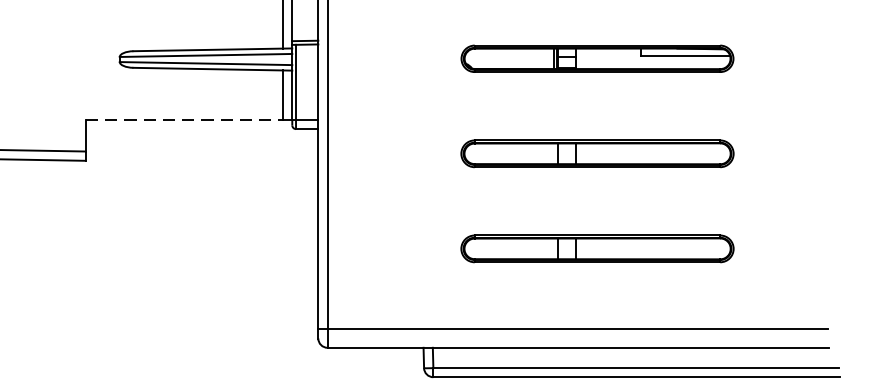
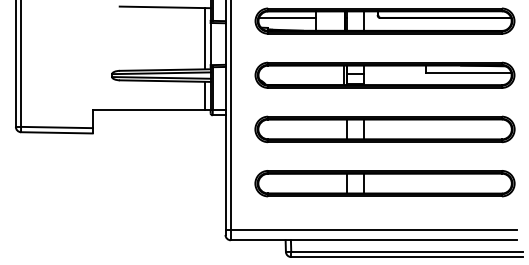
part: (596, 57) -> (384, 74), size x1.67
line: (185, 120) -> (149, 110), dashed -> solid
part: (596, 153) -> (384, 129), size x1.67
part: (596, 248) -> (384, 183), size x1.67

